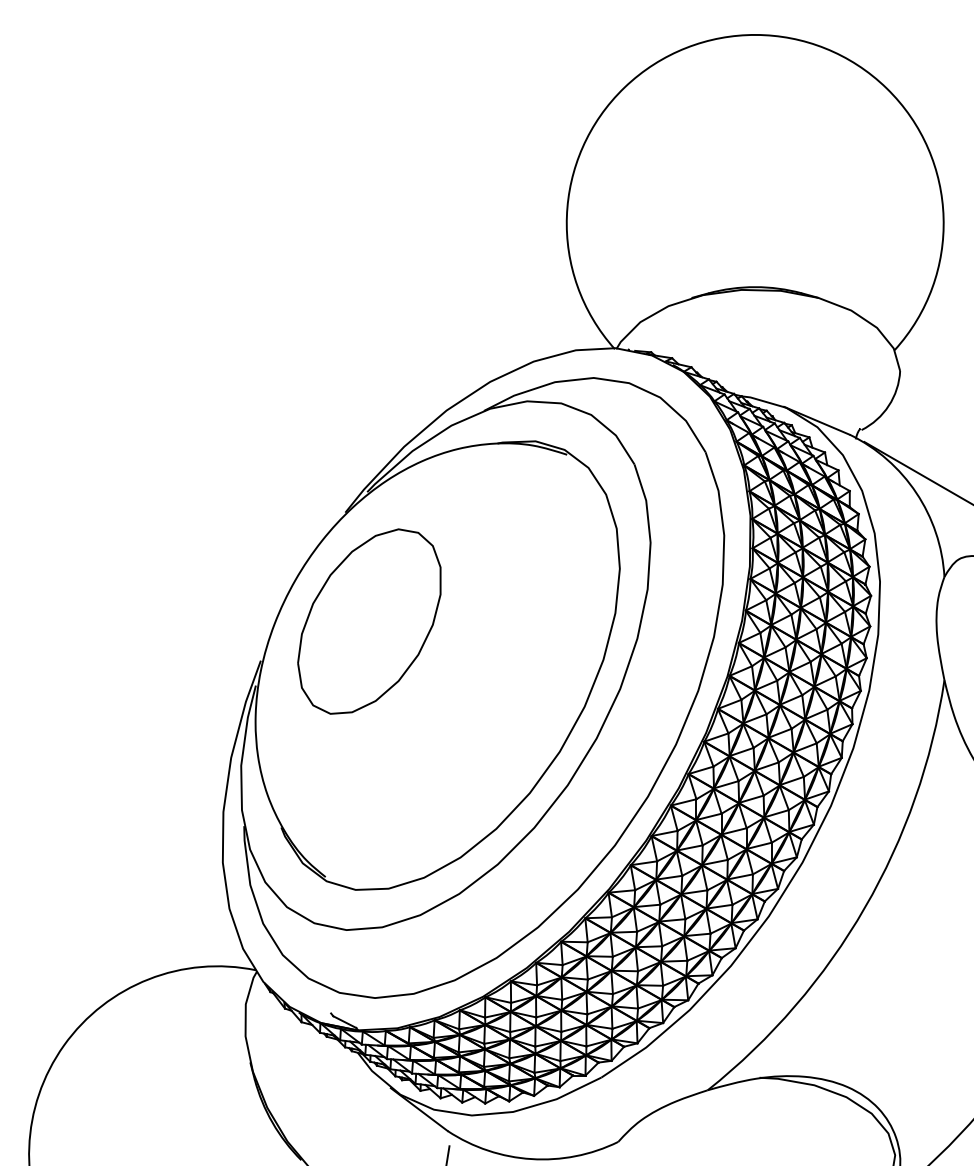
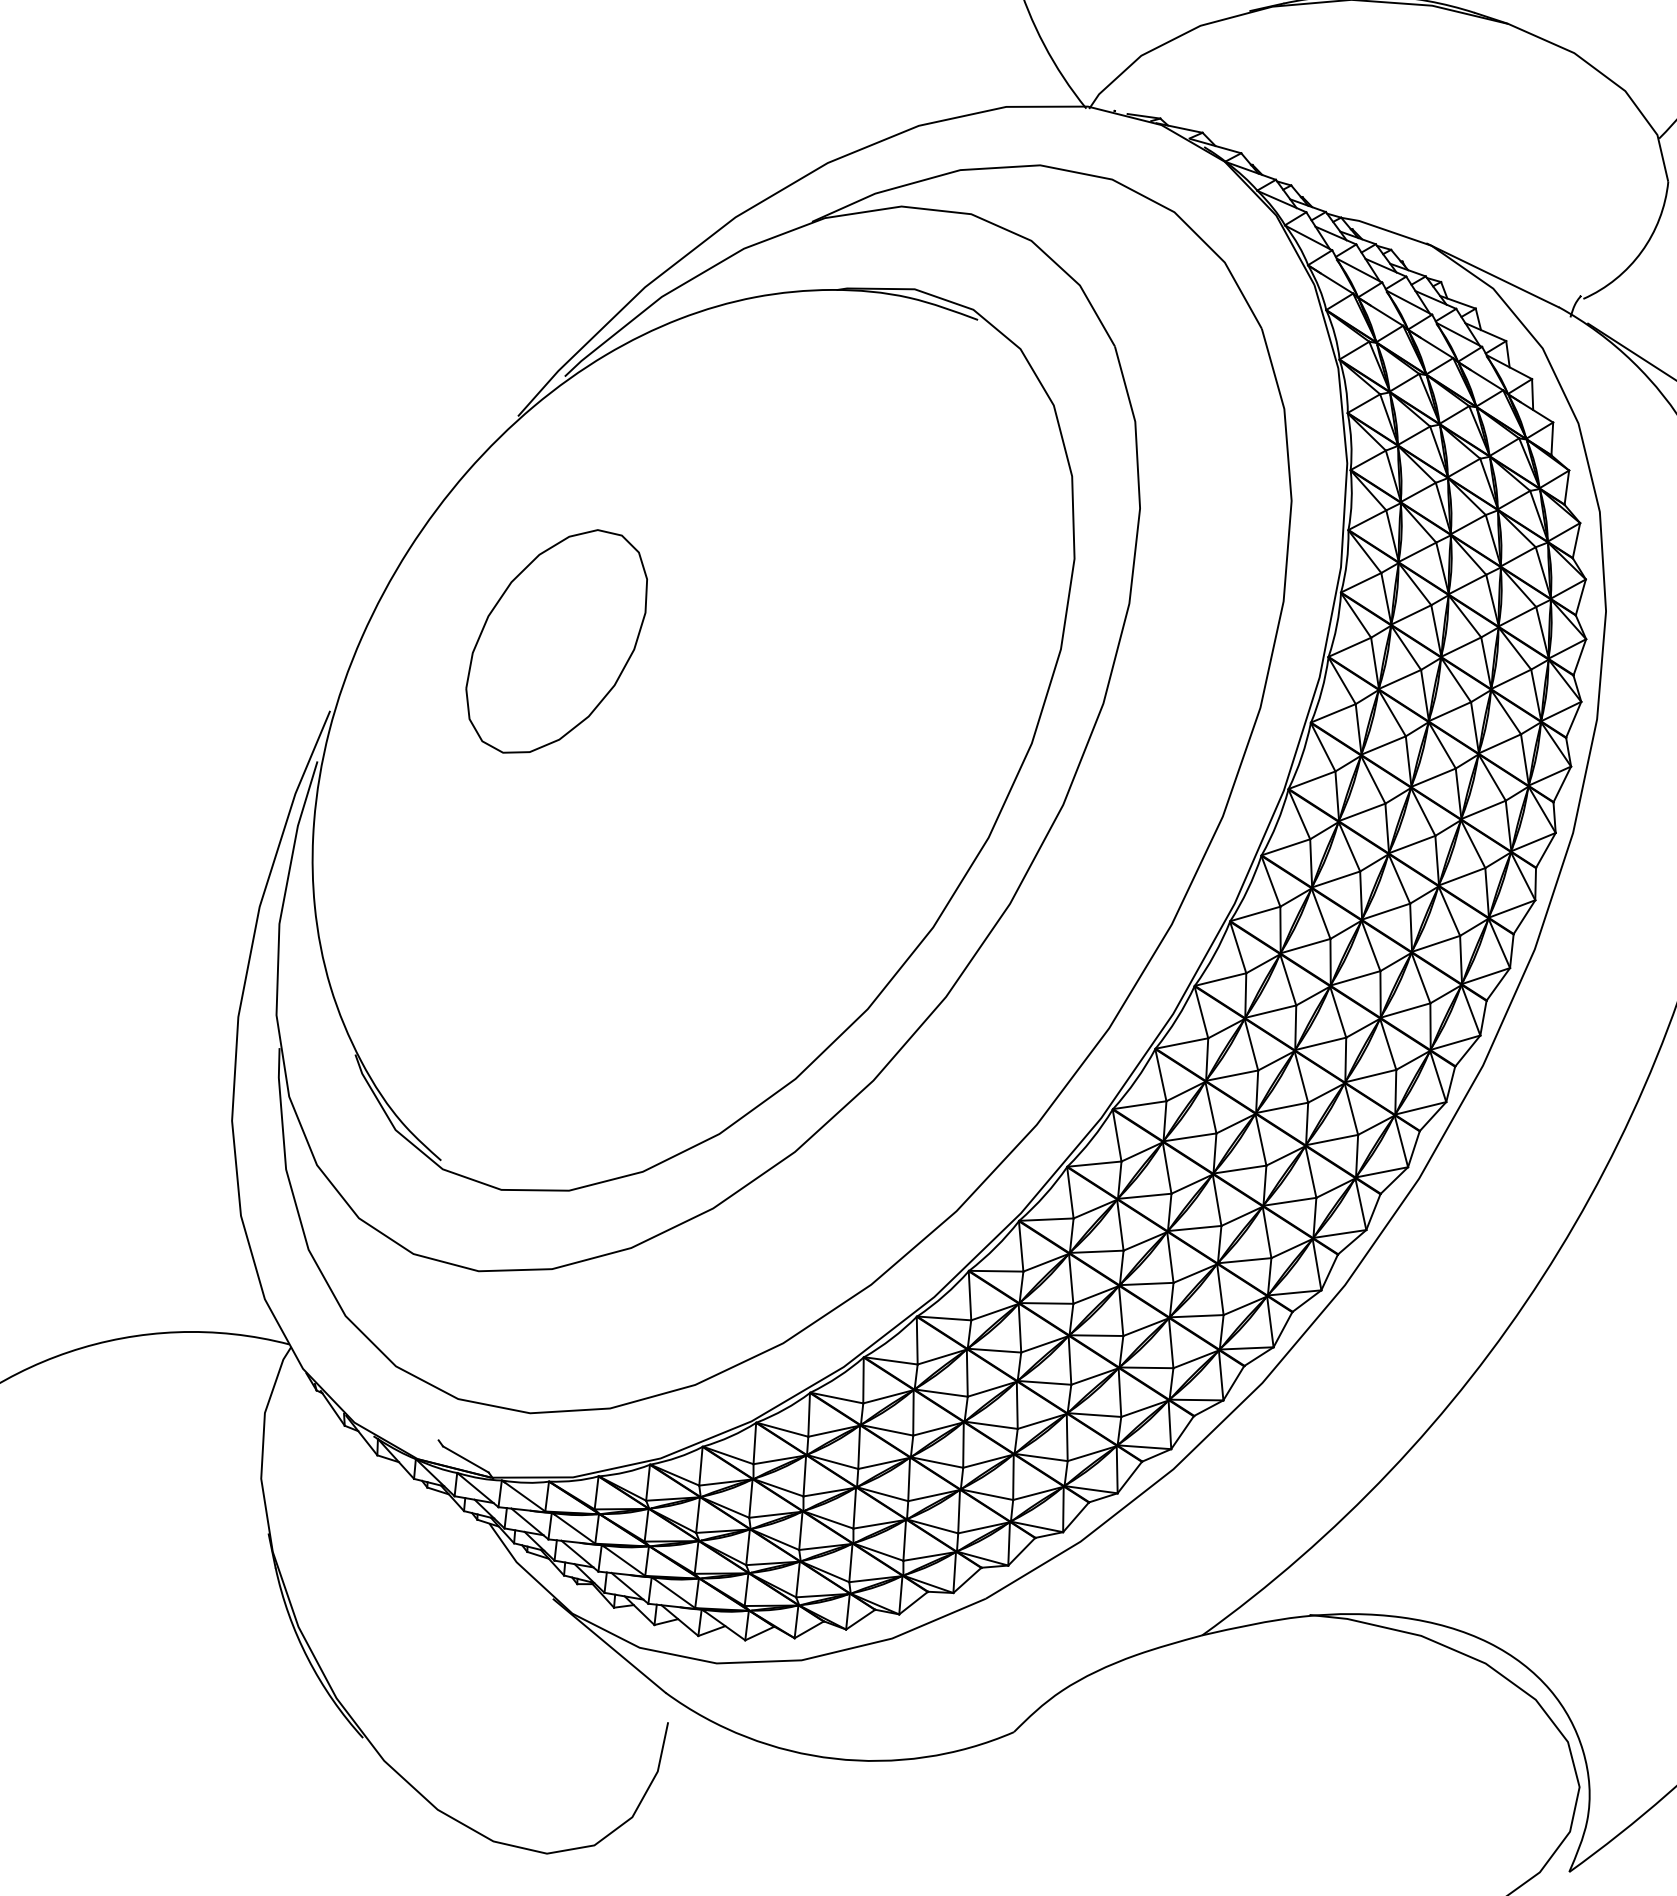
part: (369, 621) -> (556, 641), size x0.6

